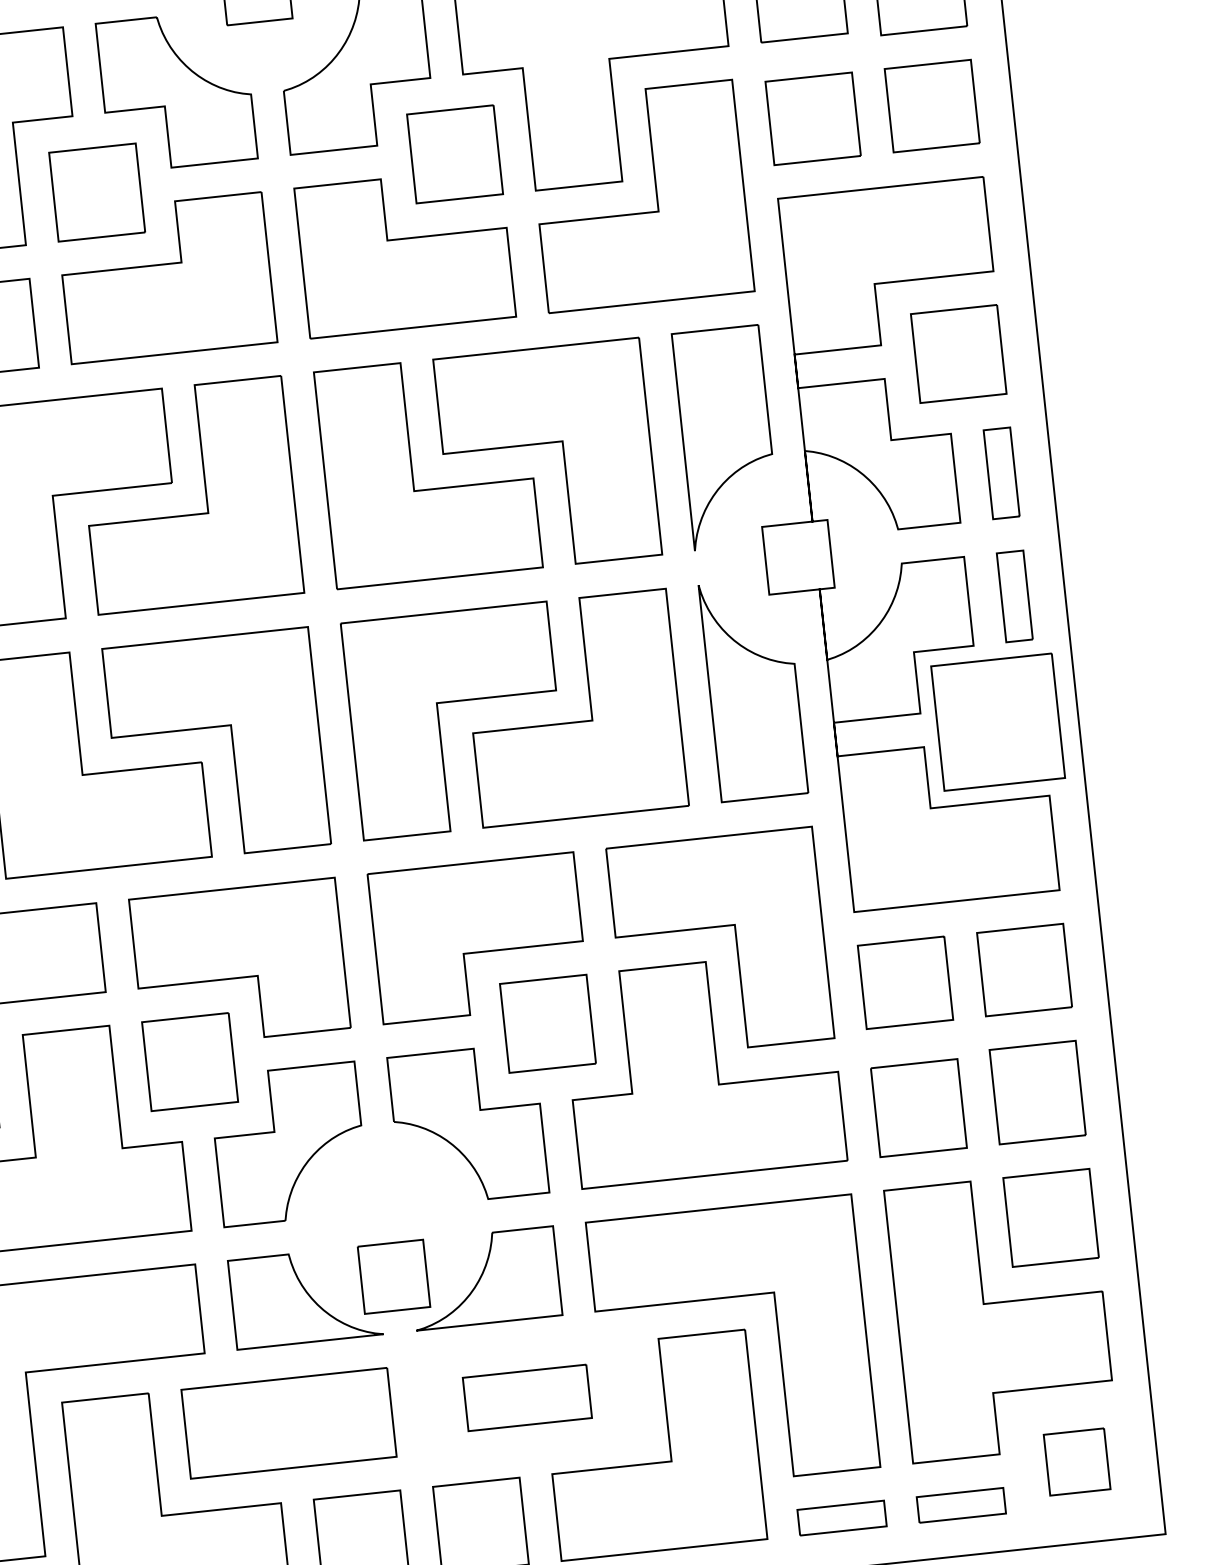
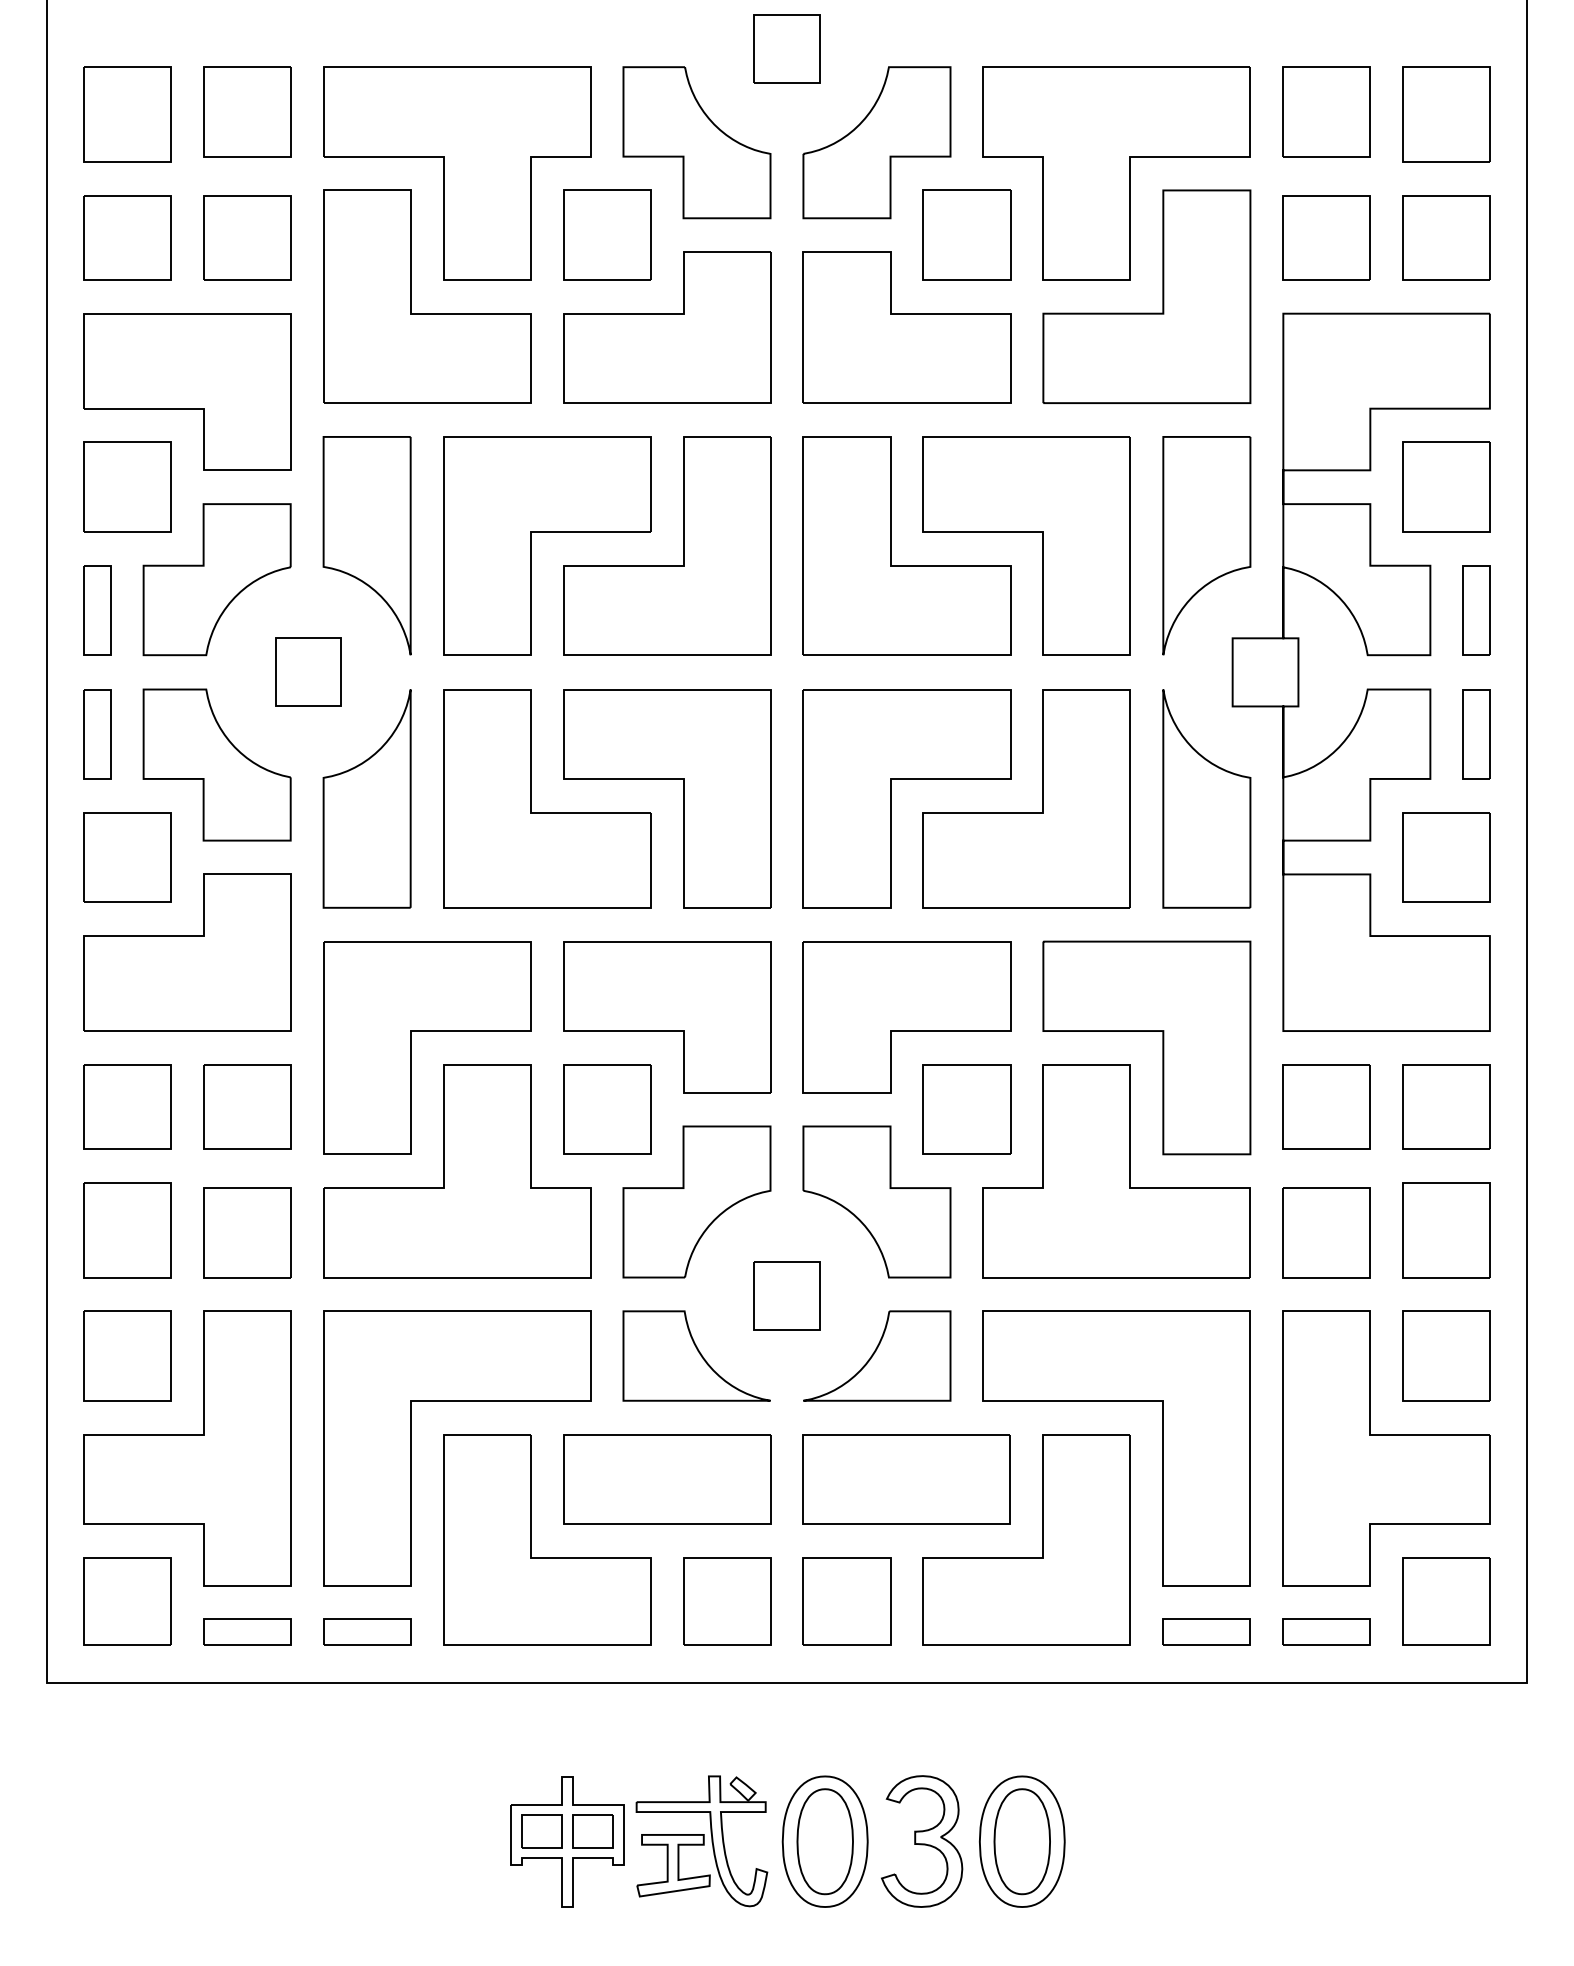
part: (998, 722) -> (1446, 857), size x0.71
part: (393, 1276) -> (786, 1295), moved
part: (527, 1398) -> (906, 1479), size x1.67
part: (1077, 1461) -> (1446, 1601), size x1.43

